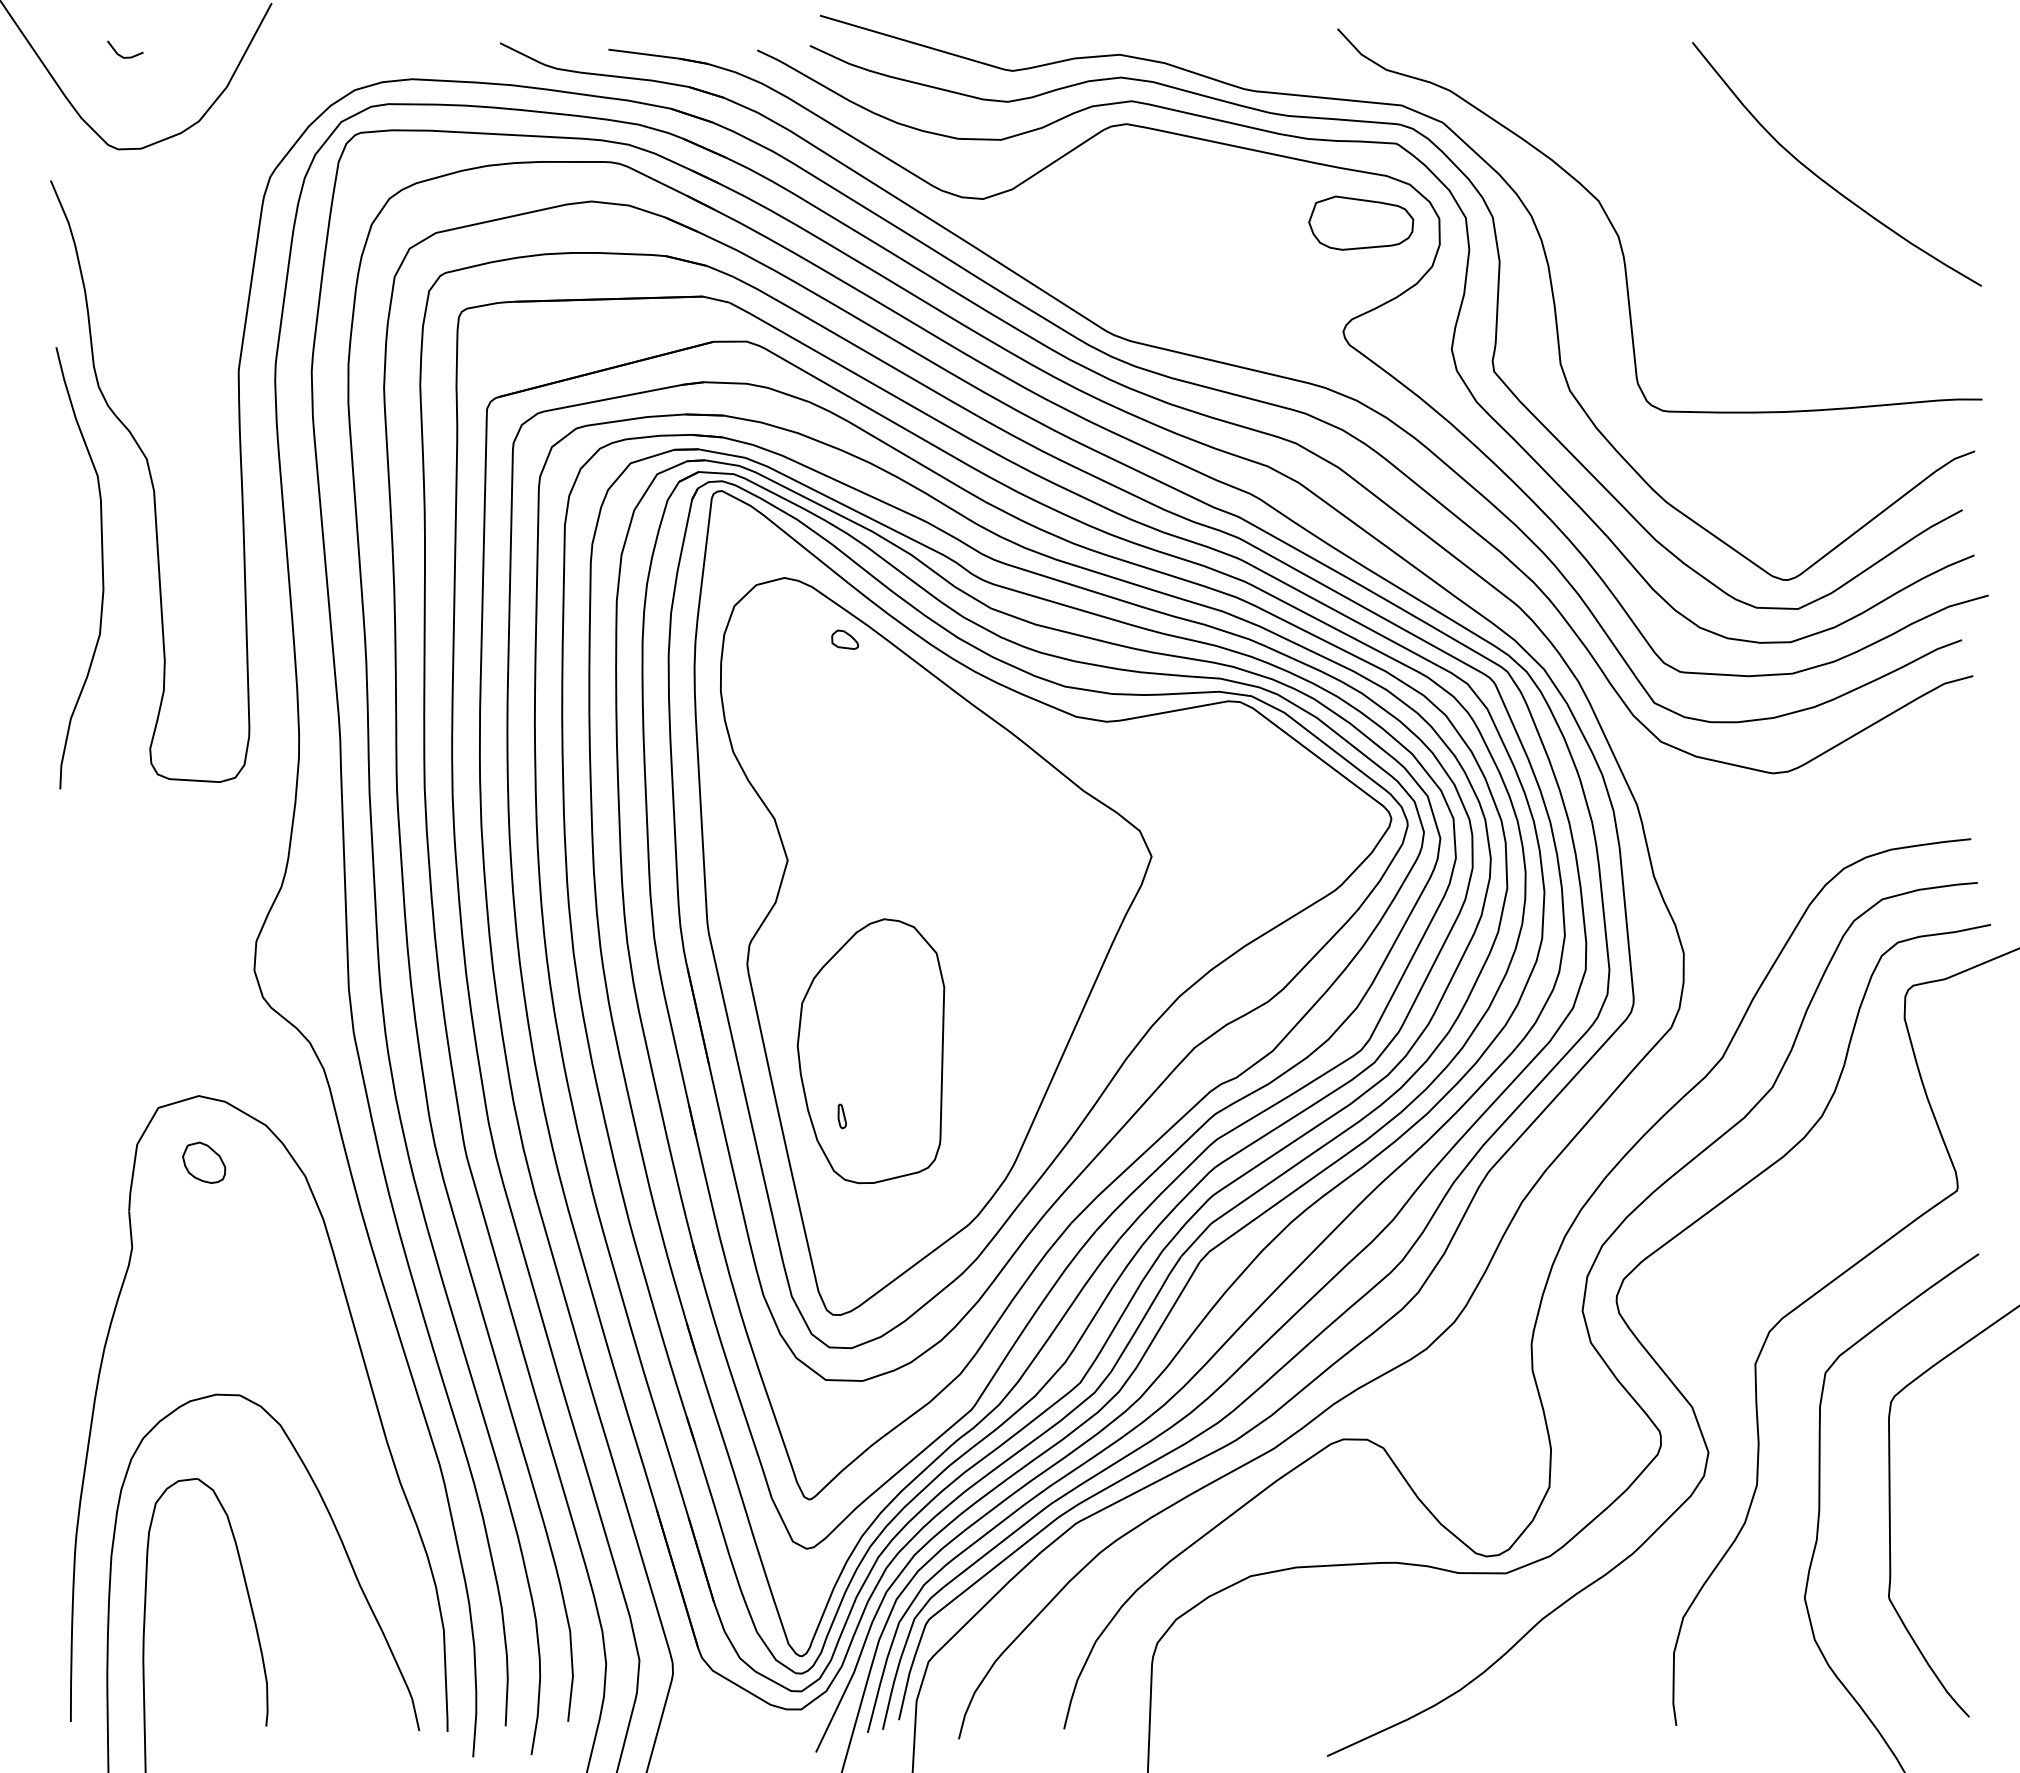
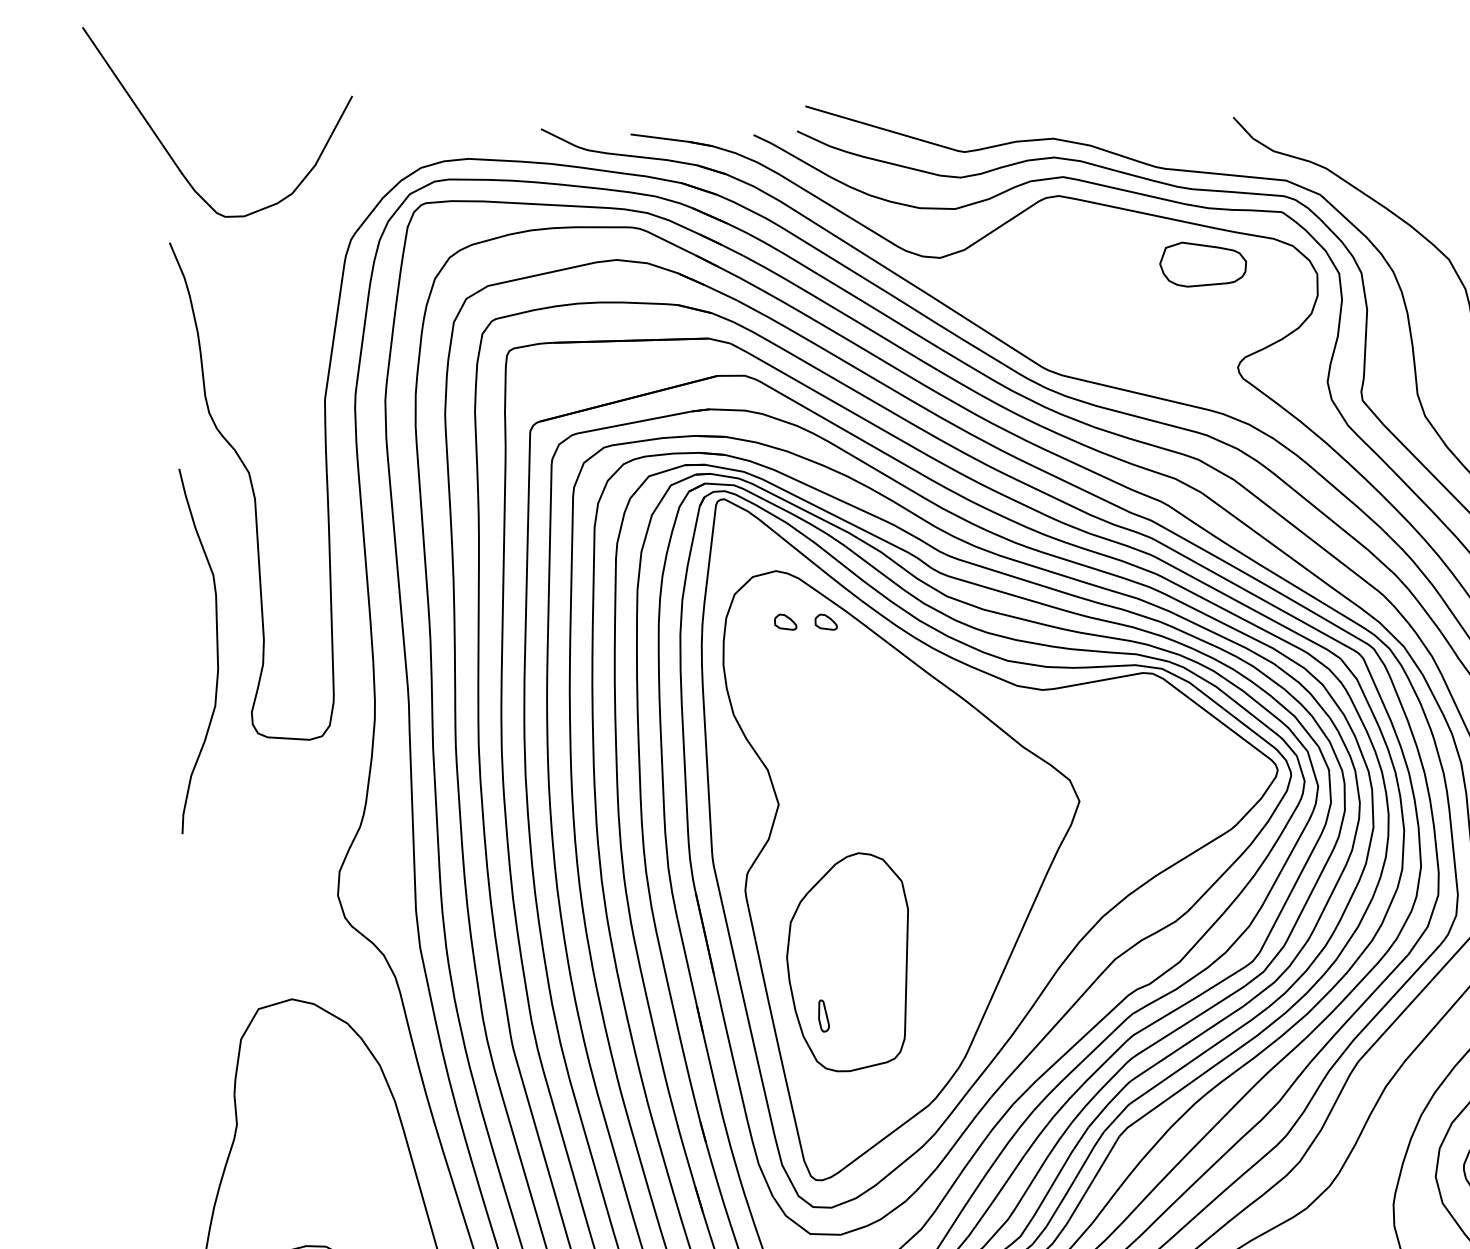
line: (125, 56) -> (231, 140), removed
part: (1361, 222) -> (1203, 264), moved
curve: (101, 567) -> (216, 650), moved
part: (795, 639) -> (785, 621), added
part: (841, 1116) -> (823, 1016), size x1.6
part: (204, 1162) -> (296, 1054), removed

